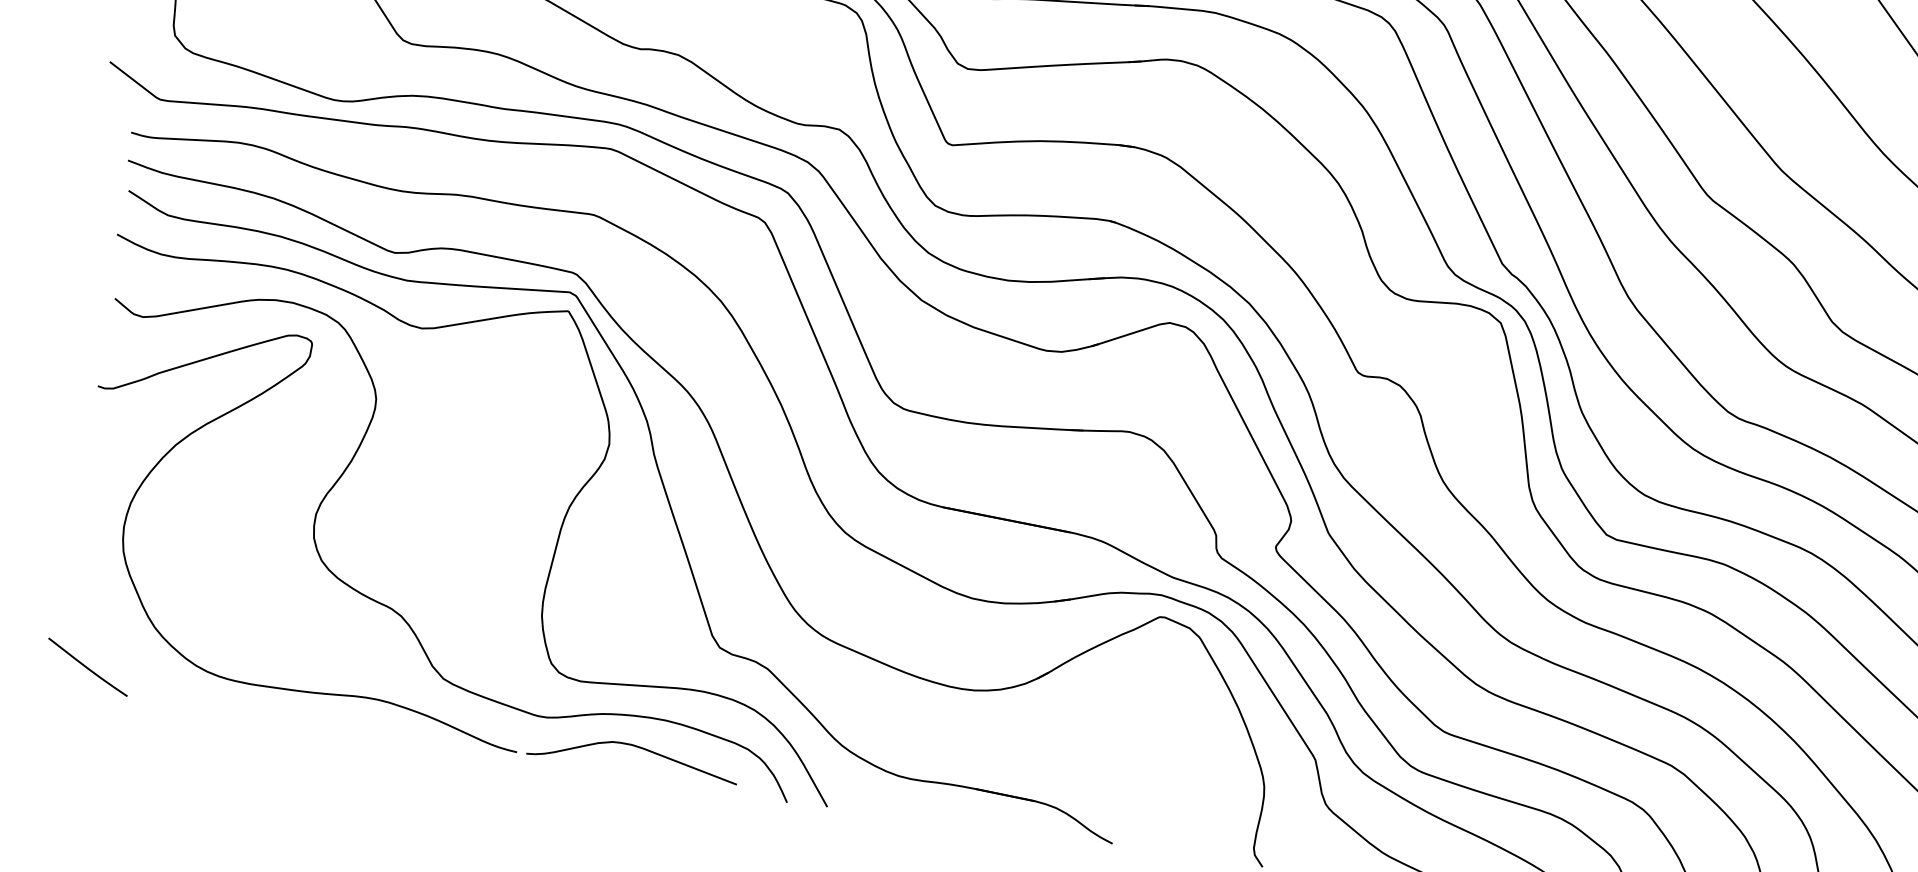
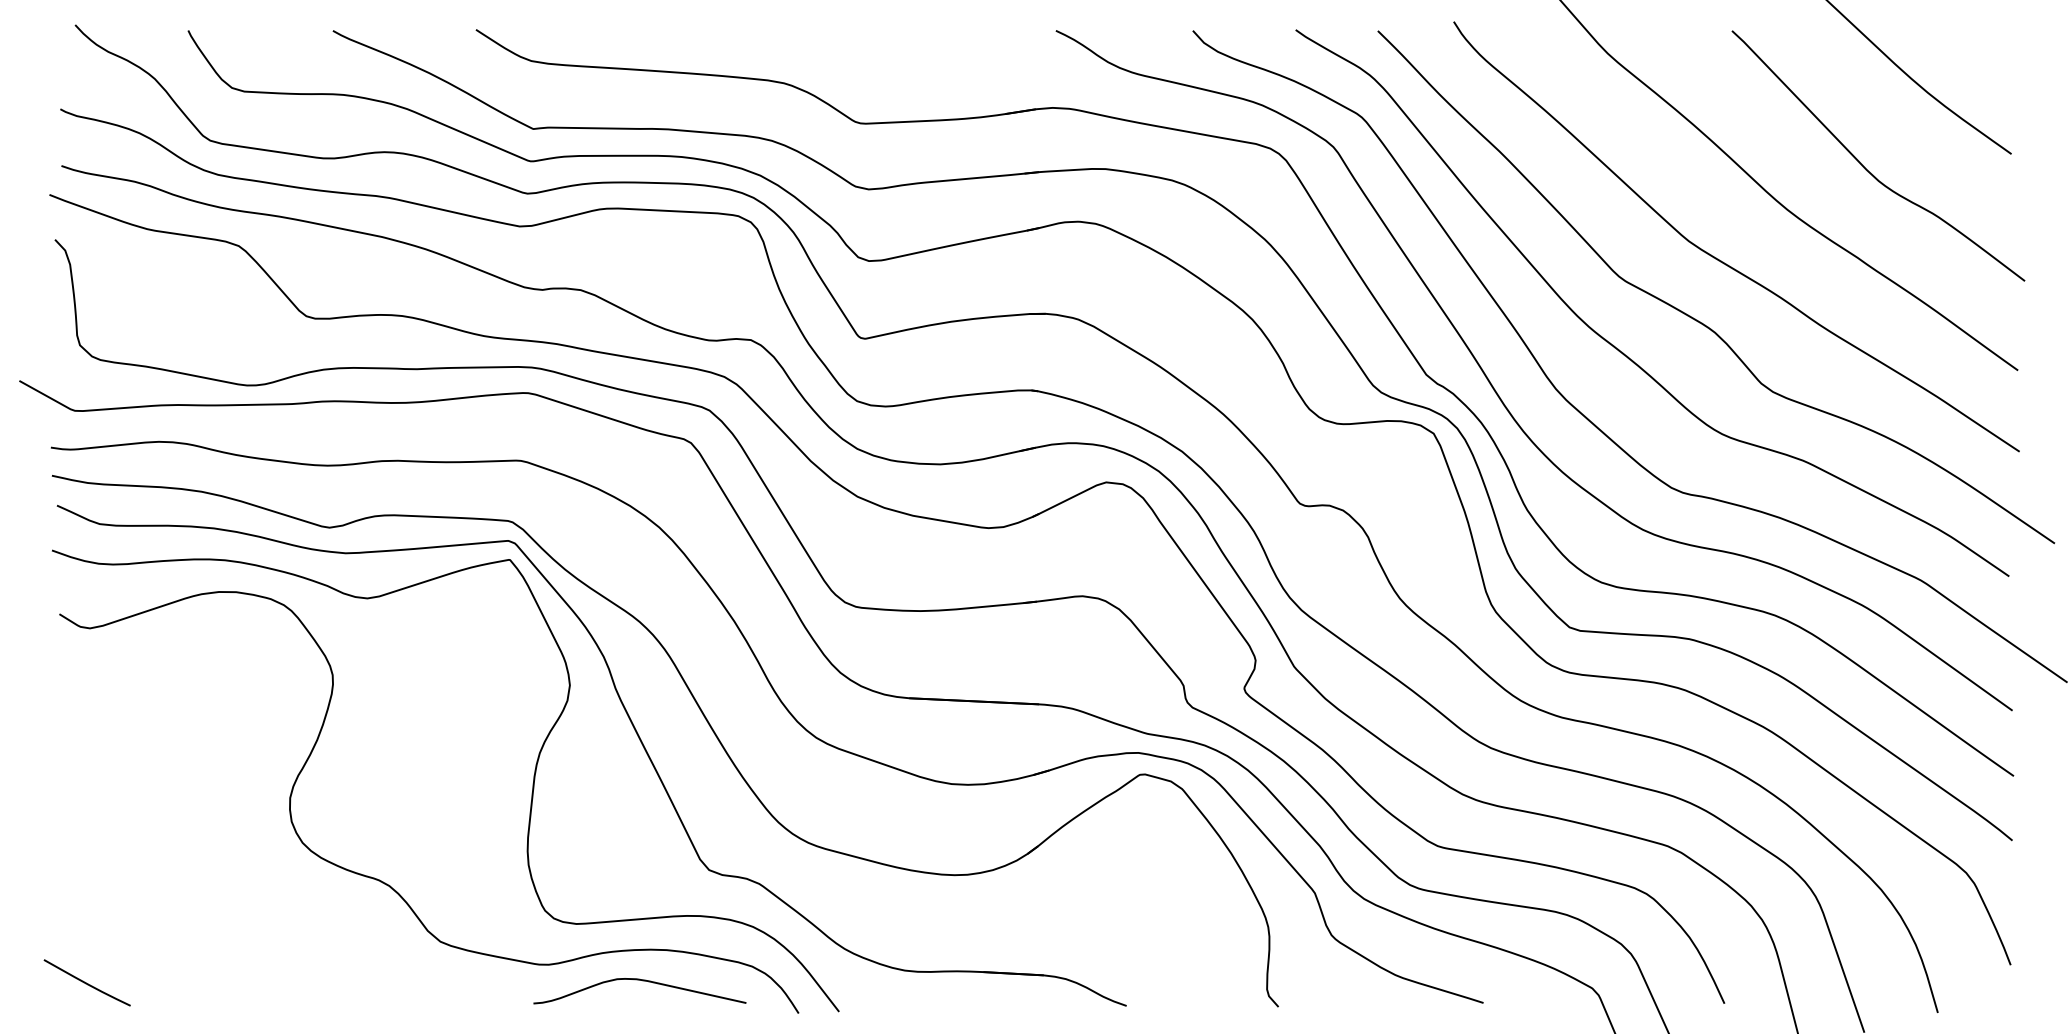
curve: (240, 407) -> (199, 703), removed

